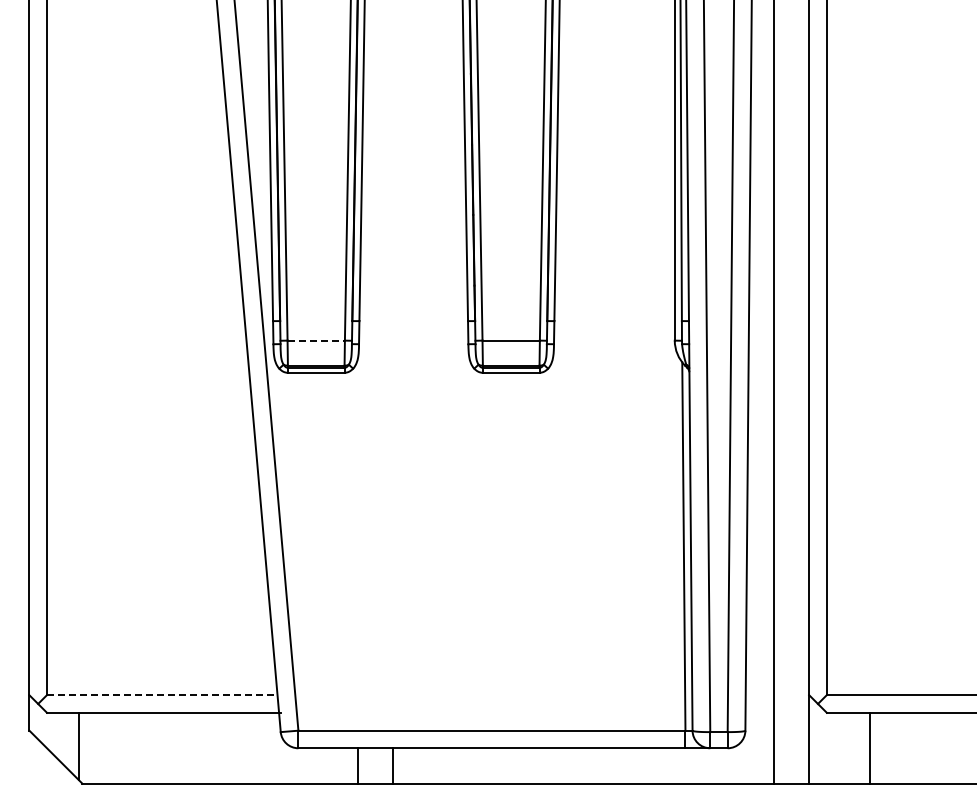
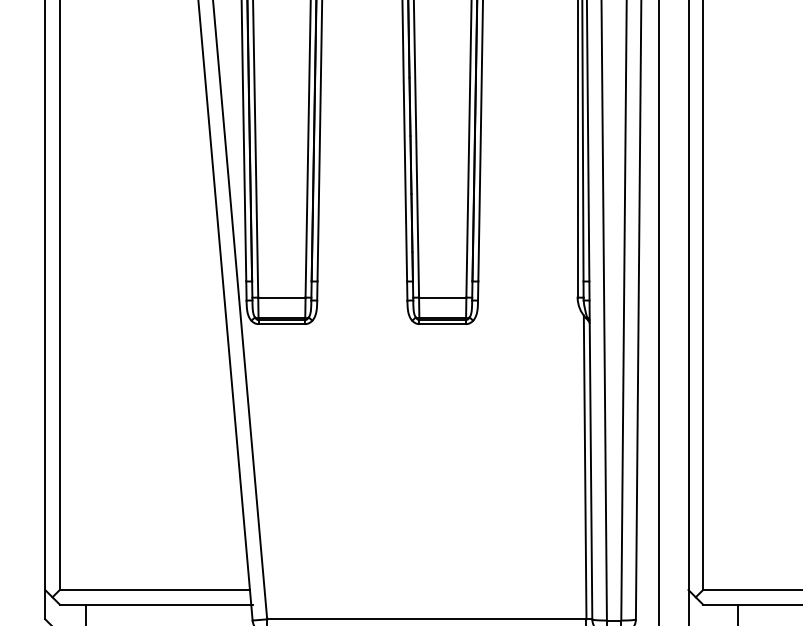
line: (316, 340) -> (282, 297), dashed -> solid
line: (162, 695) -> (155, 590), dashed -> solid

